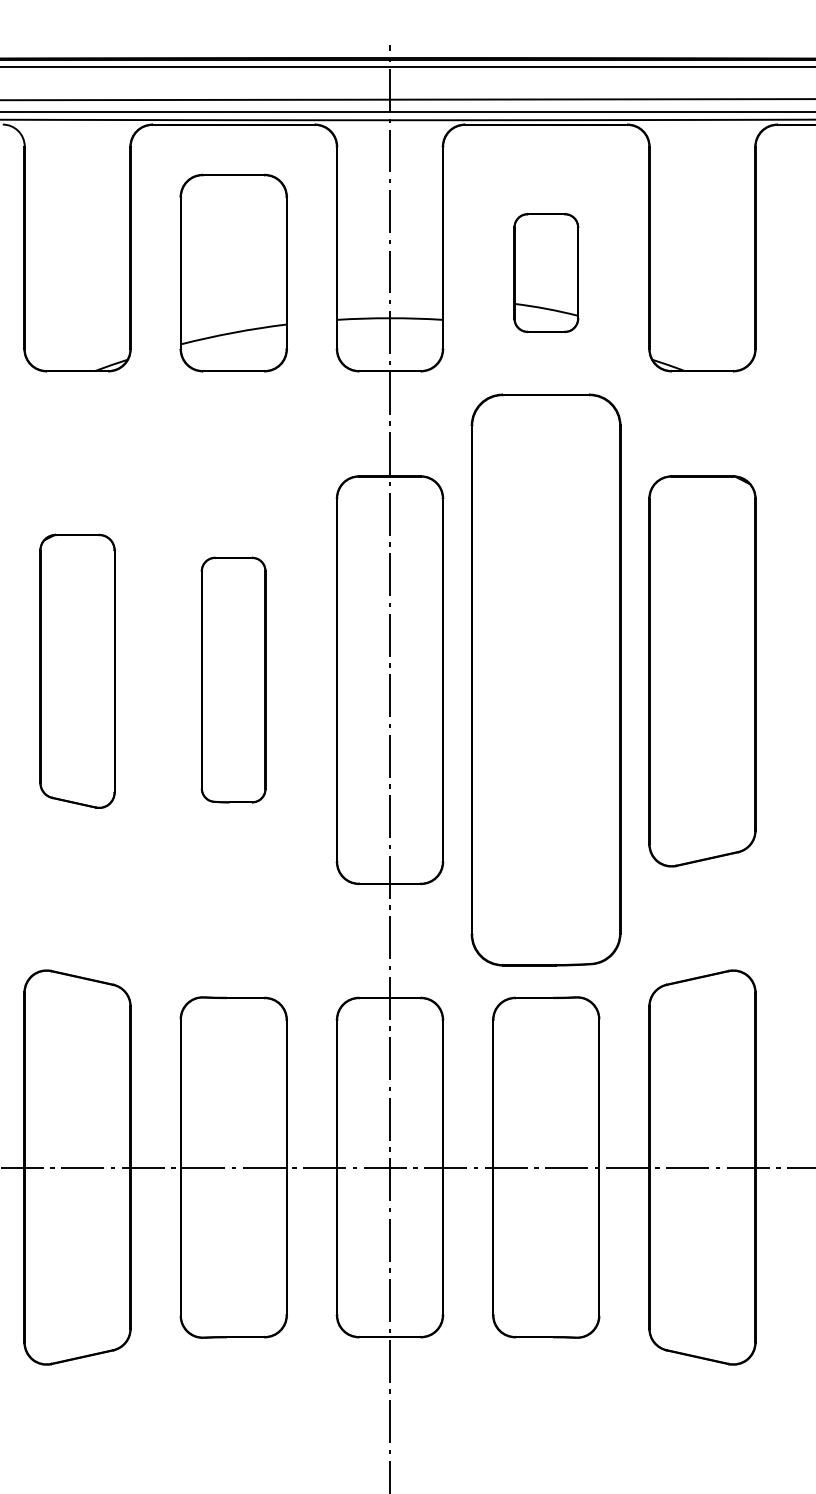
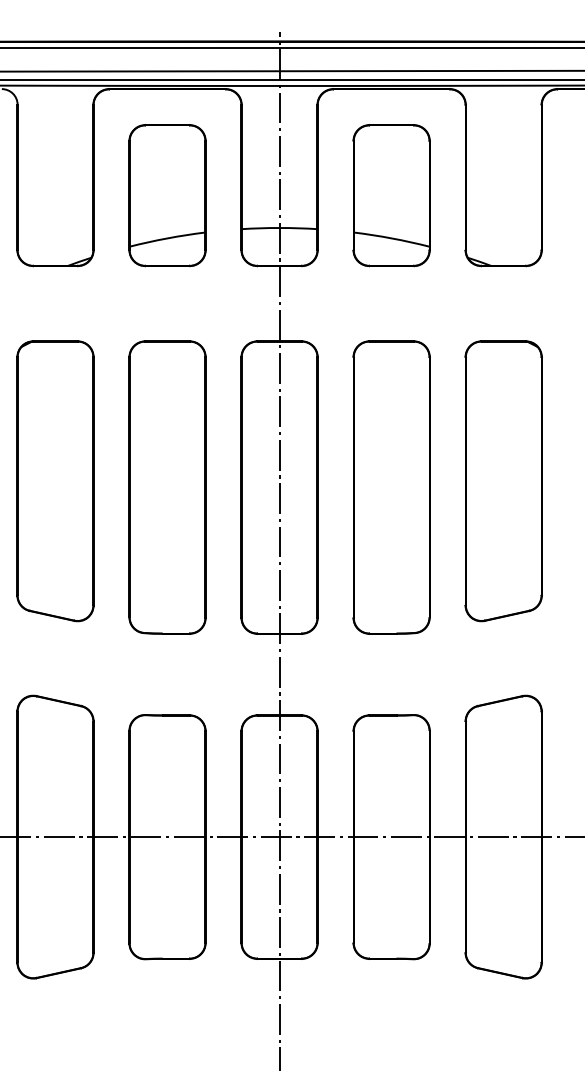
part: (546, 272) -> (391, 195), size x1.67
part: (77, 671) -> (55, 481), size x1.43
part: (233, 679) -> (167, 487), size x1.67
part: (546, 680) -> (391, 487), size x0.71

